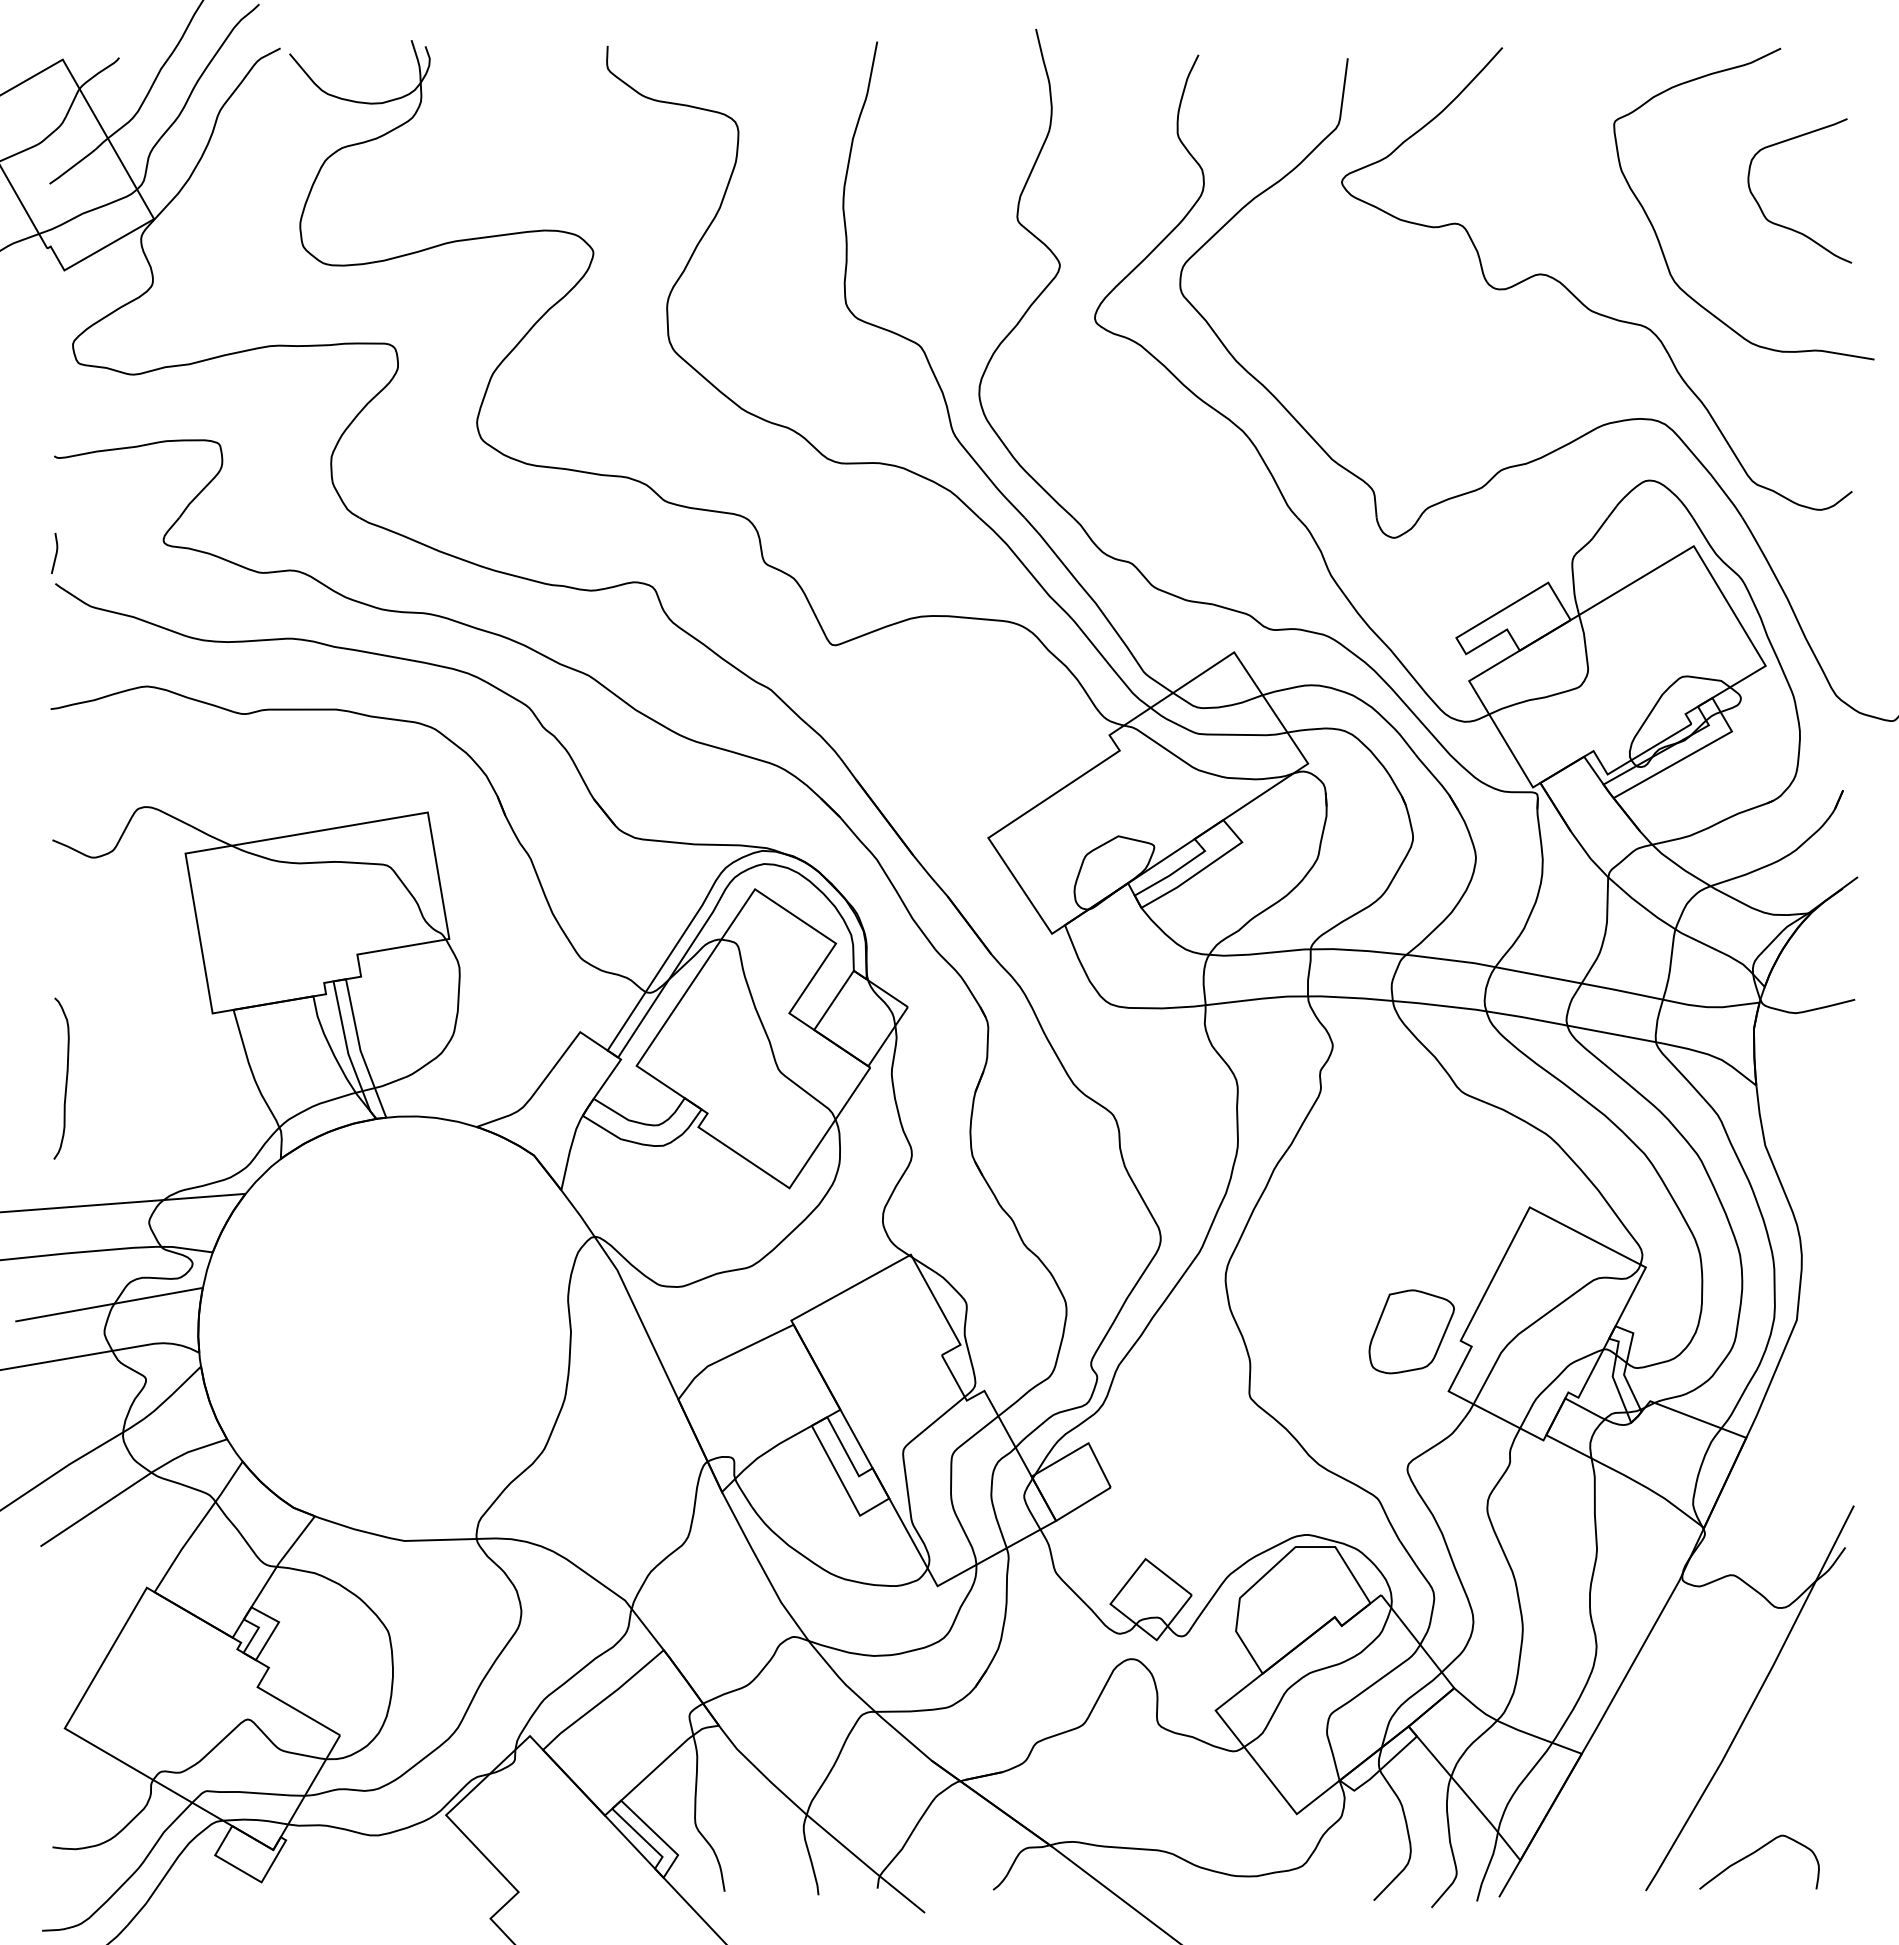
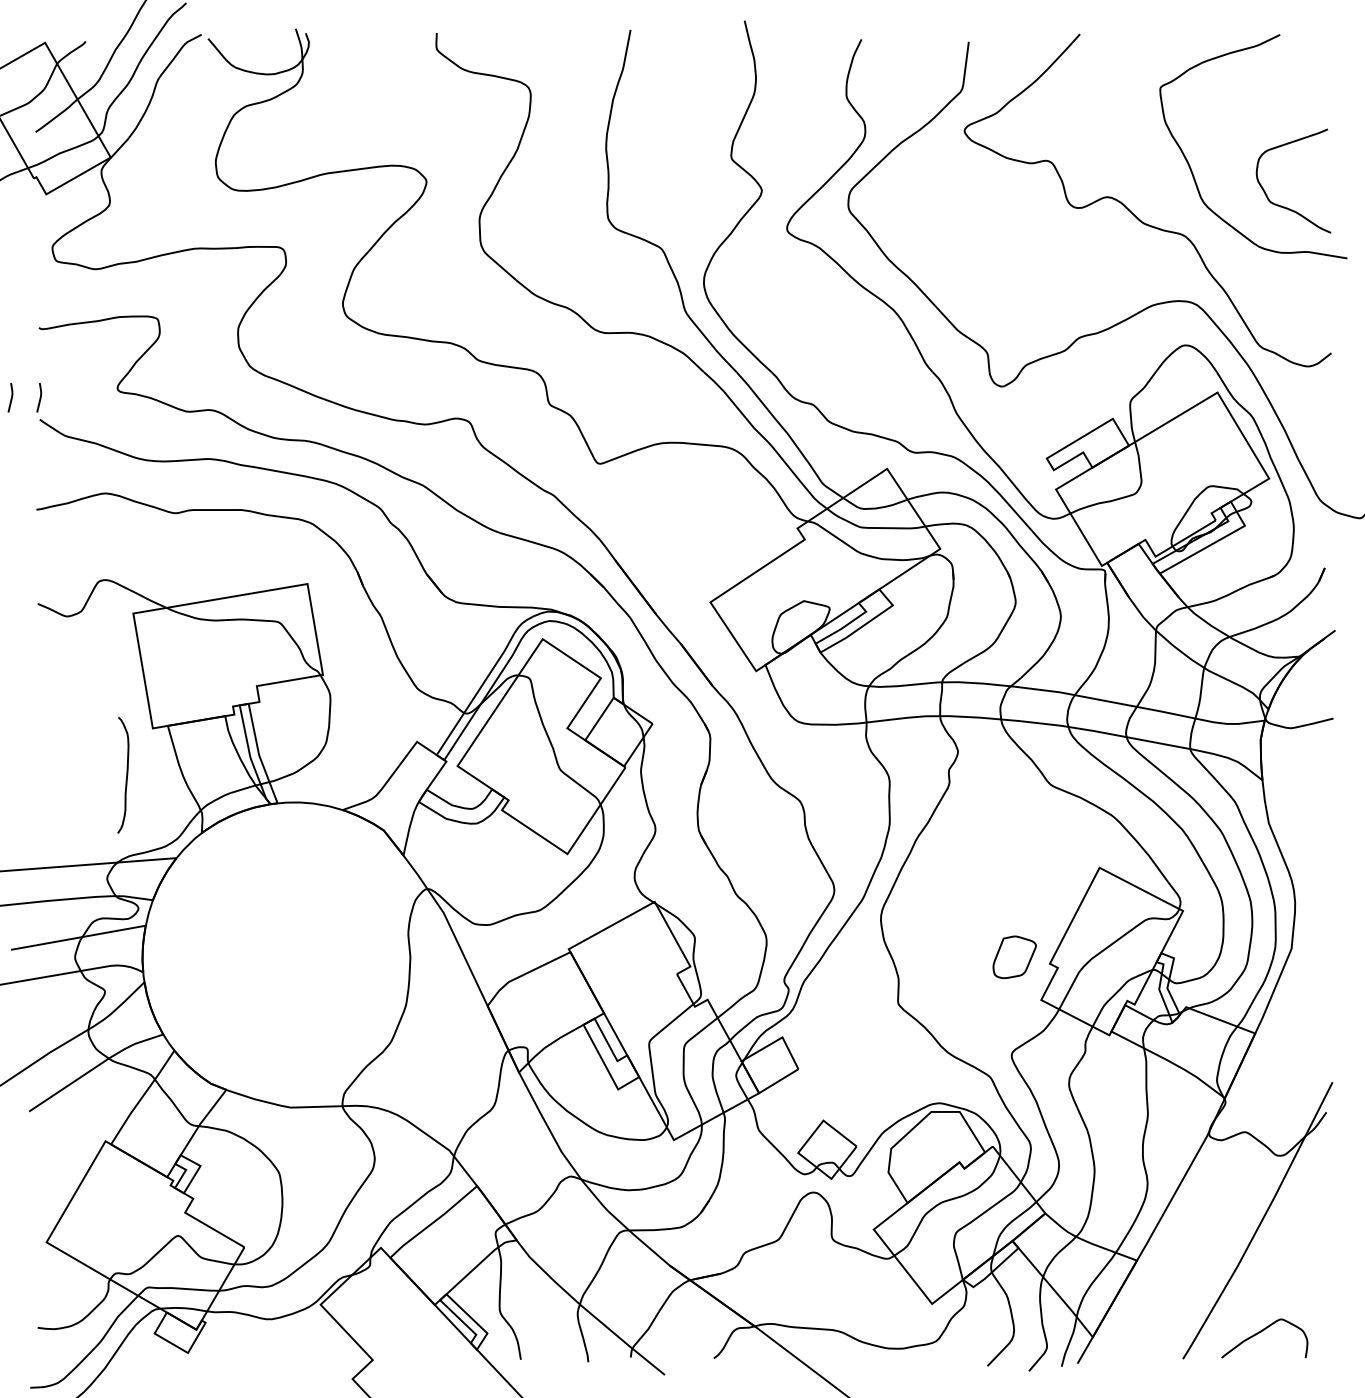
curve: (1786, 226) -> (1284, 206), moved
line: (15, 552) -> (11, 397), added
curve: (65, 1080) -> (126, 776), moved
part: (1411, 1331) -> (1014, 957), size x0.7

